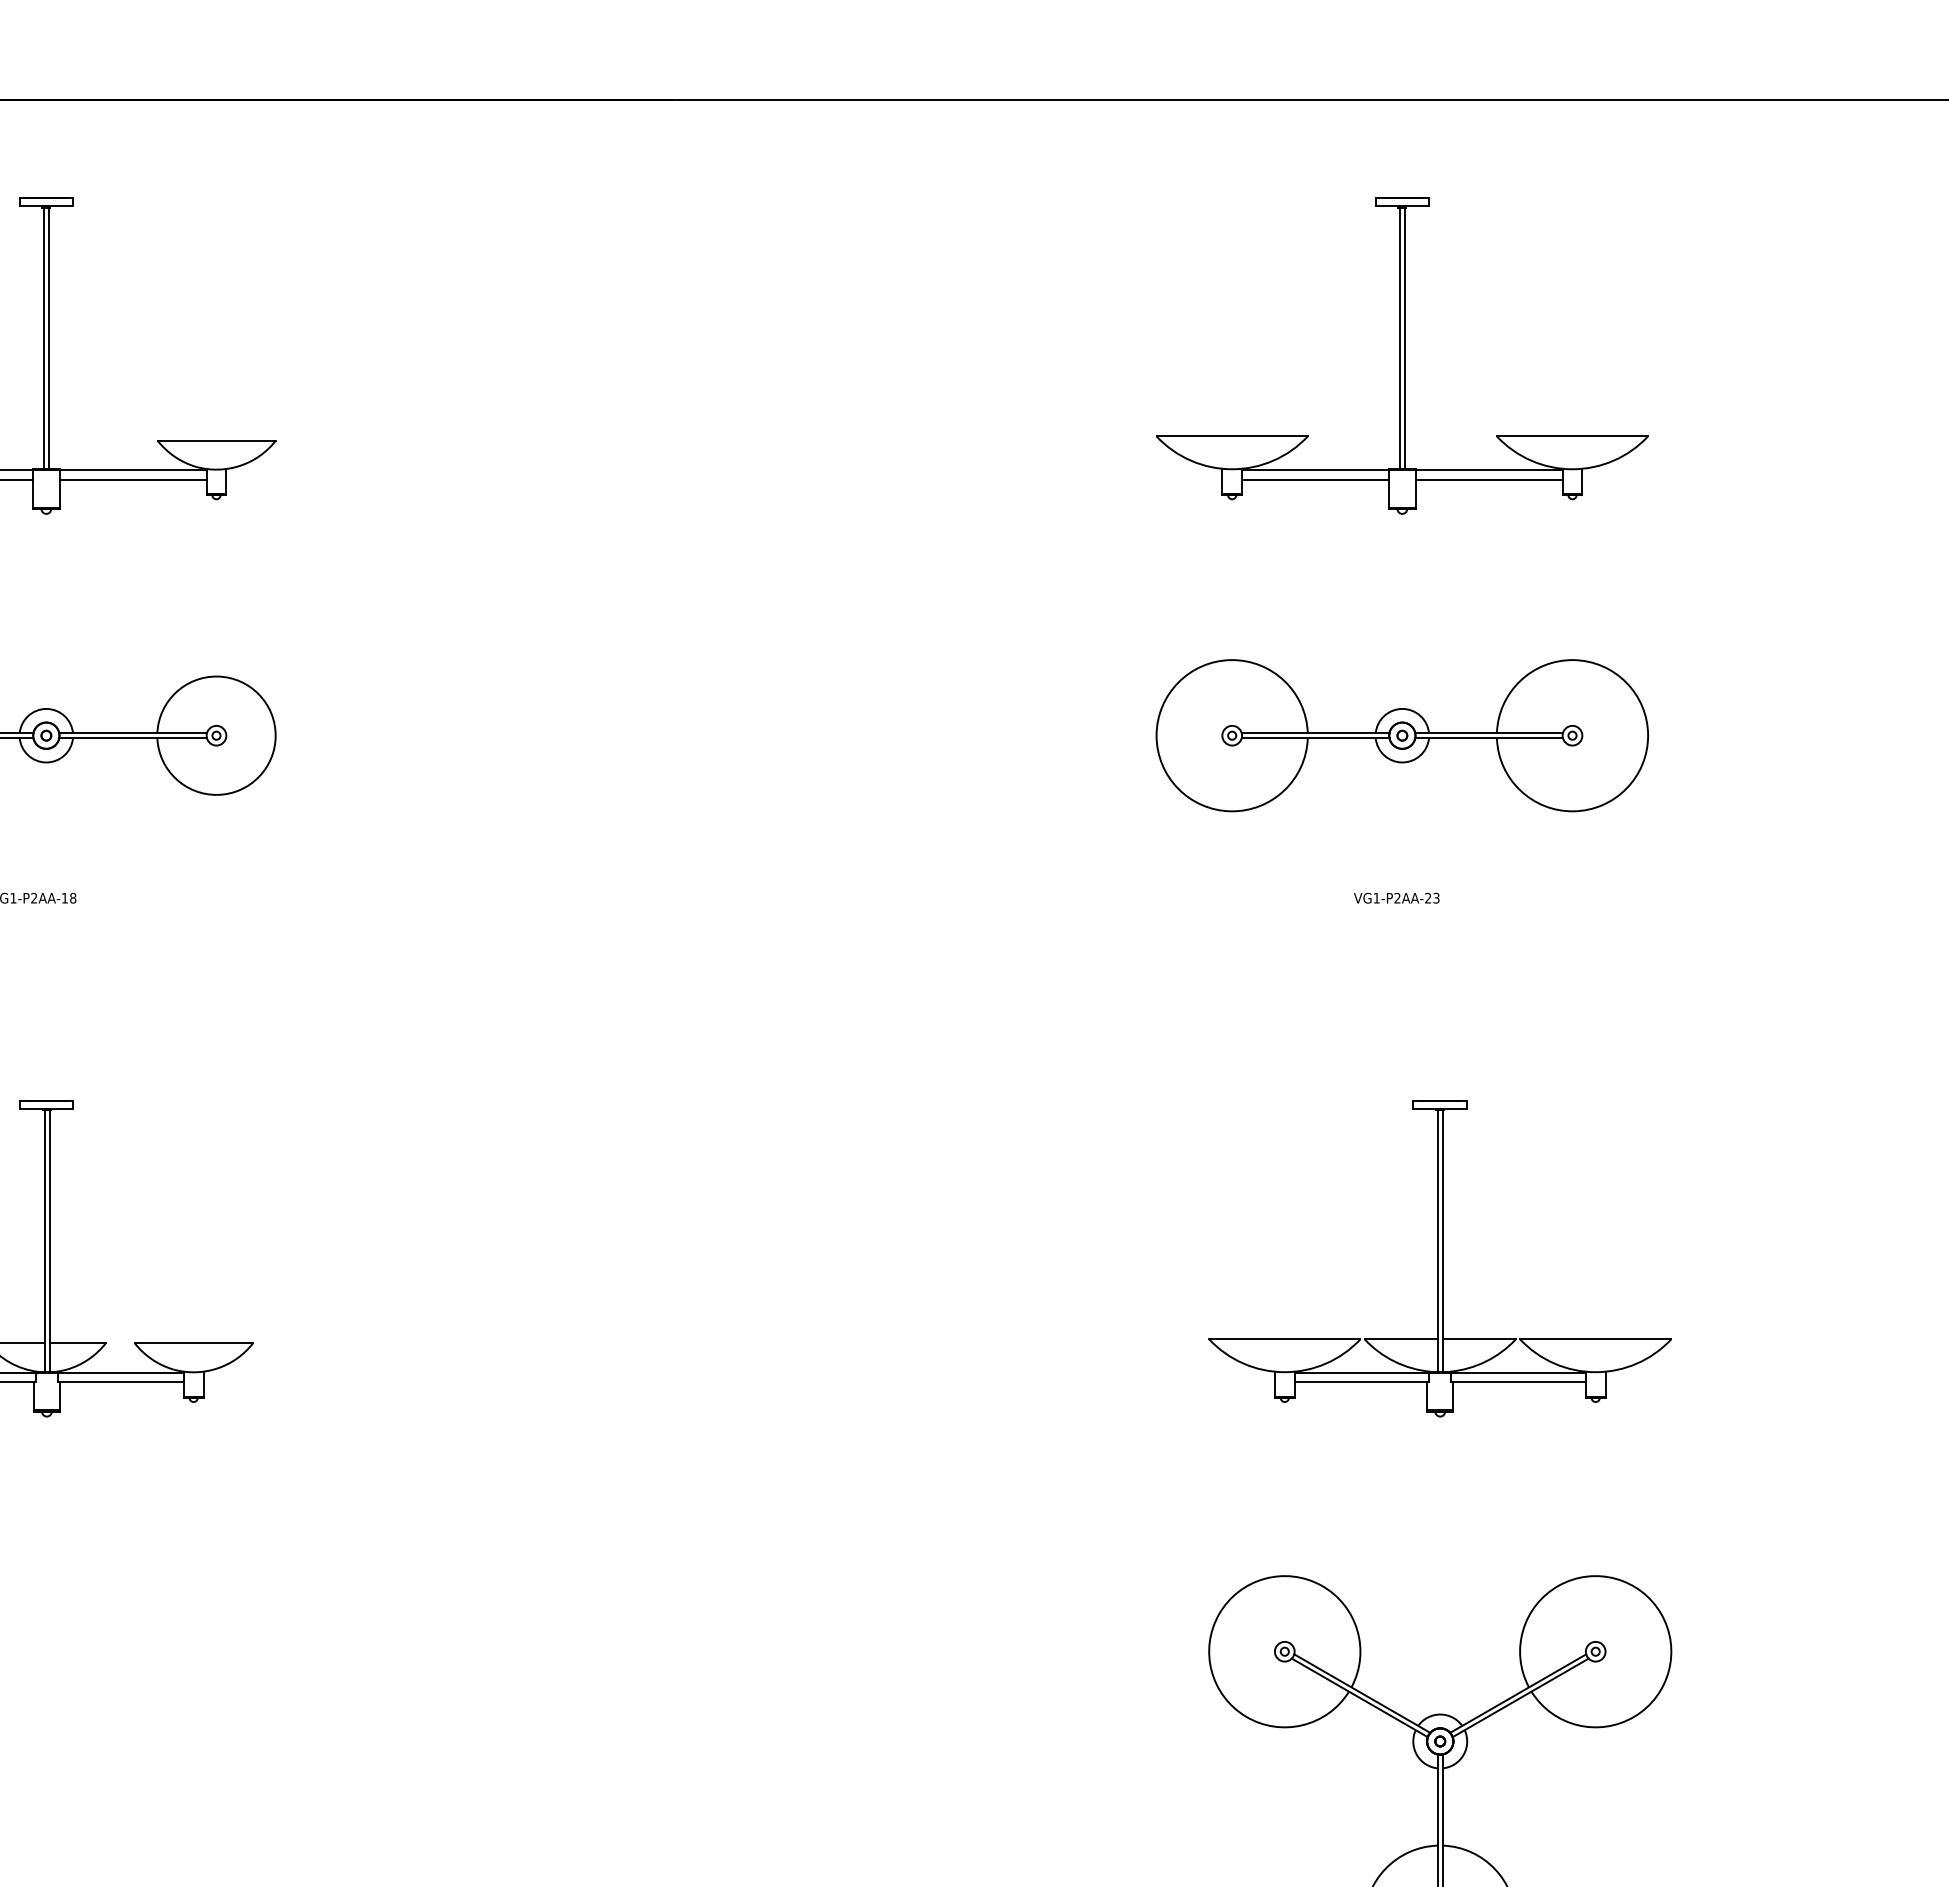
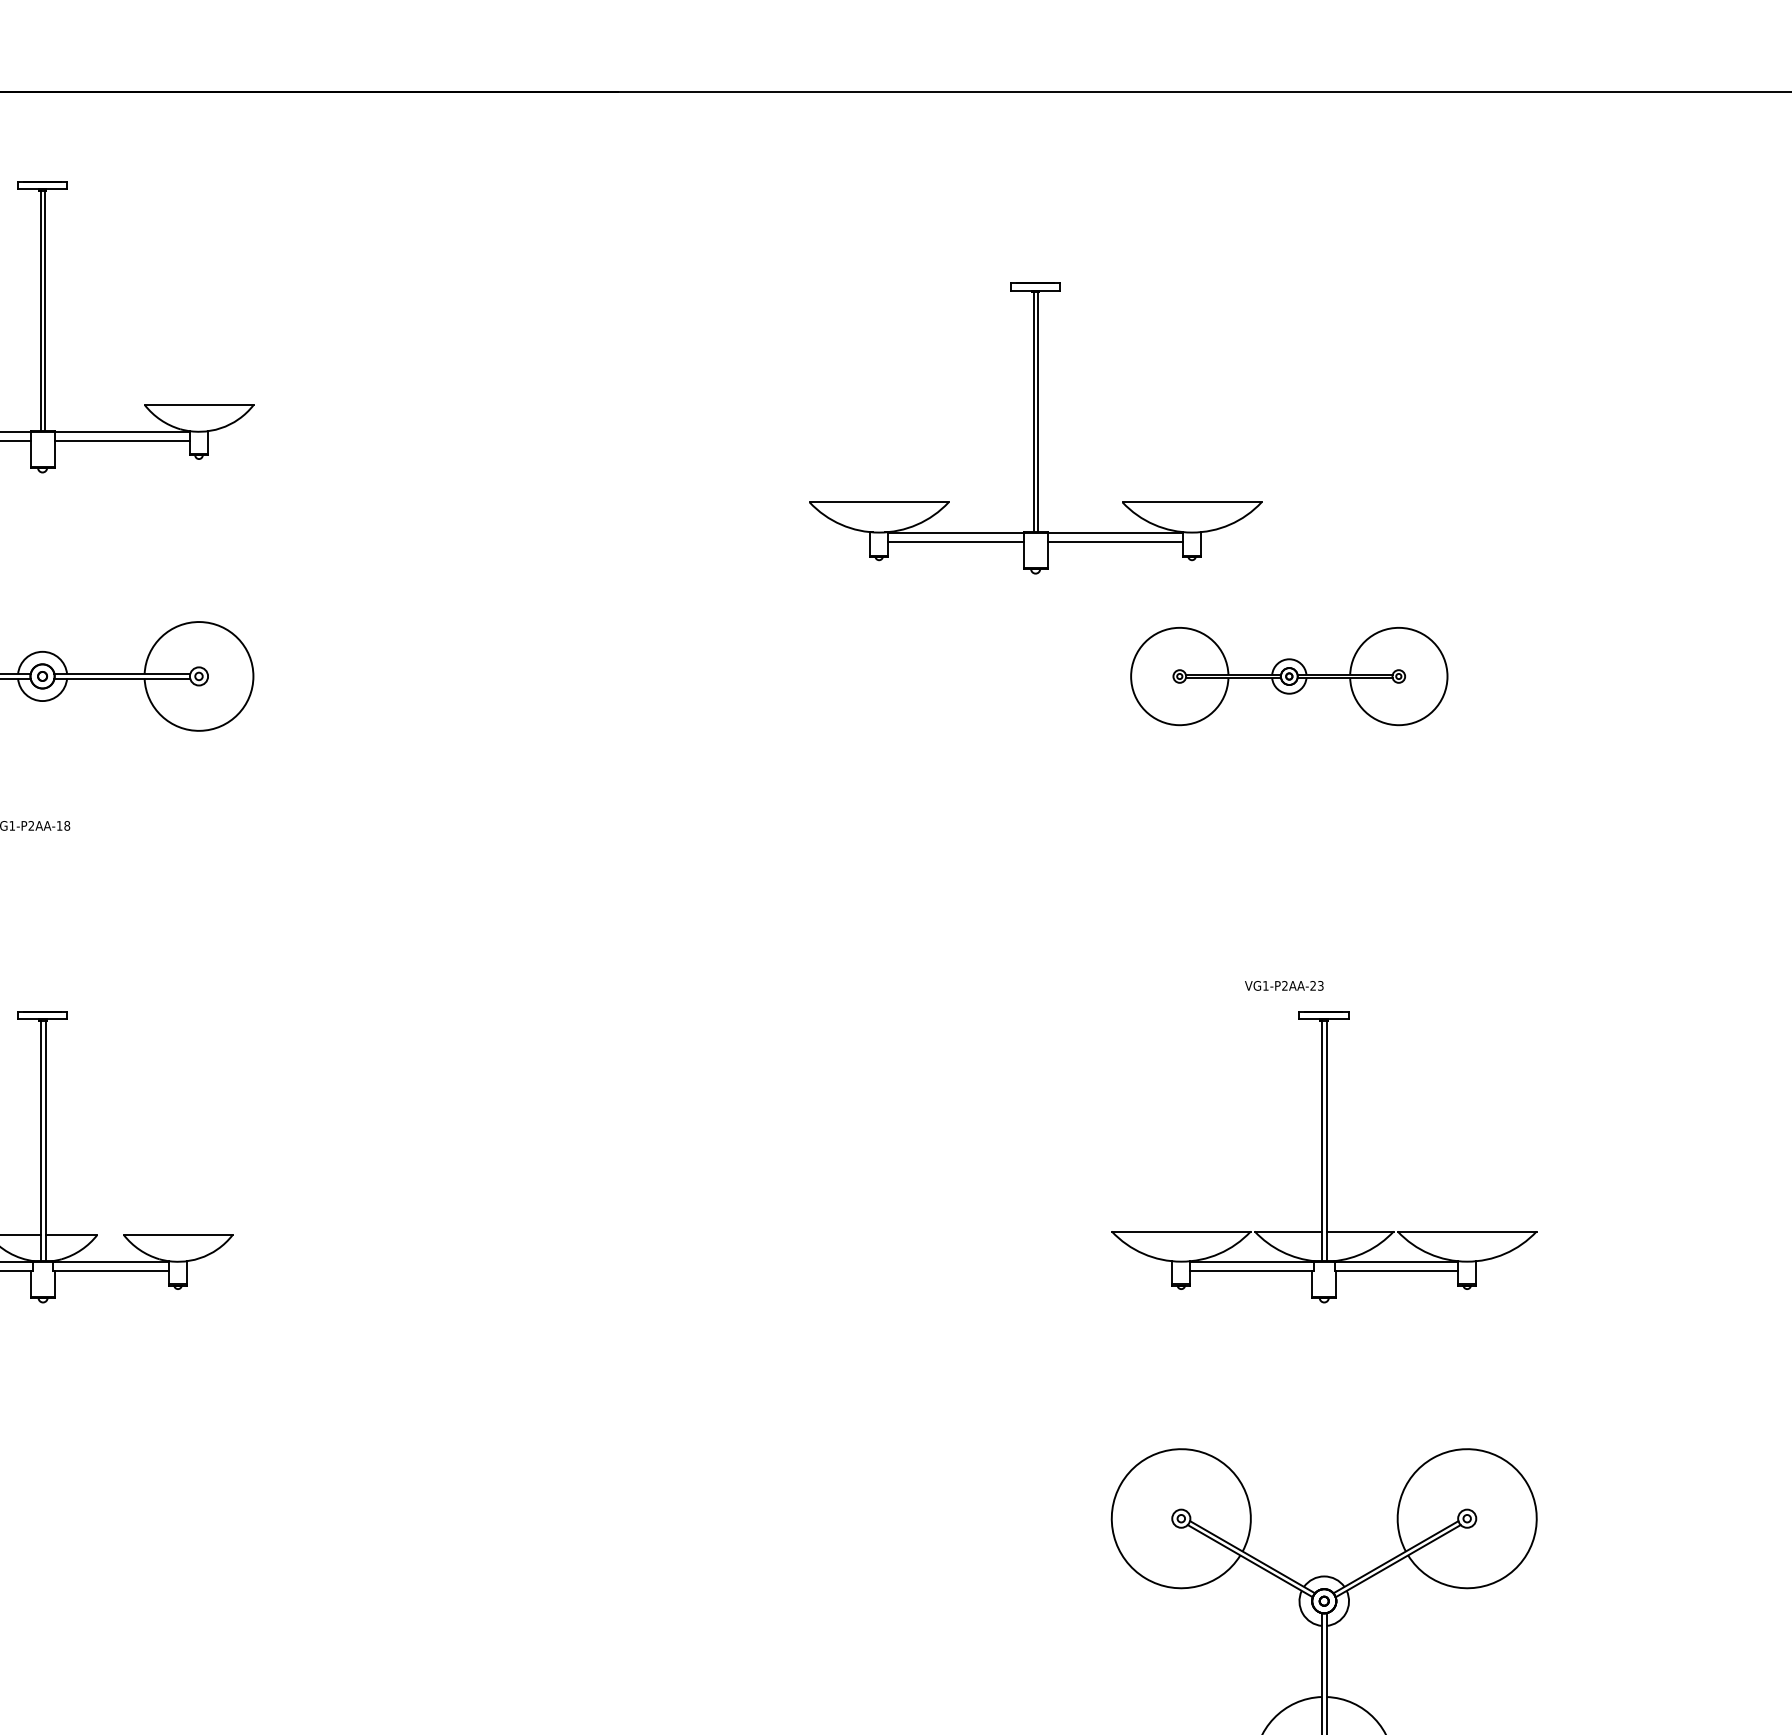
part: (1402, 355) -> (1035, 427), moved
part: (1401, 735) -> (1288, 676), size x0.7
text: (1396, 897) -> (1284, 985), moved

